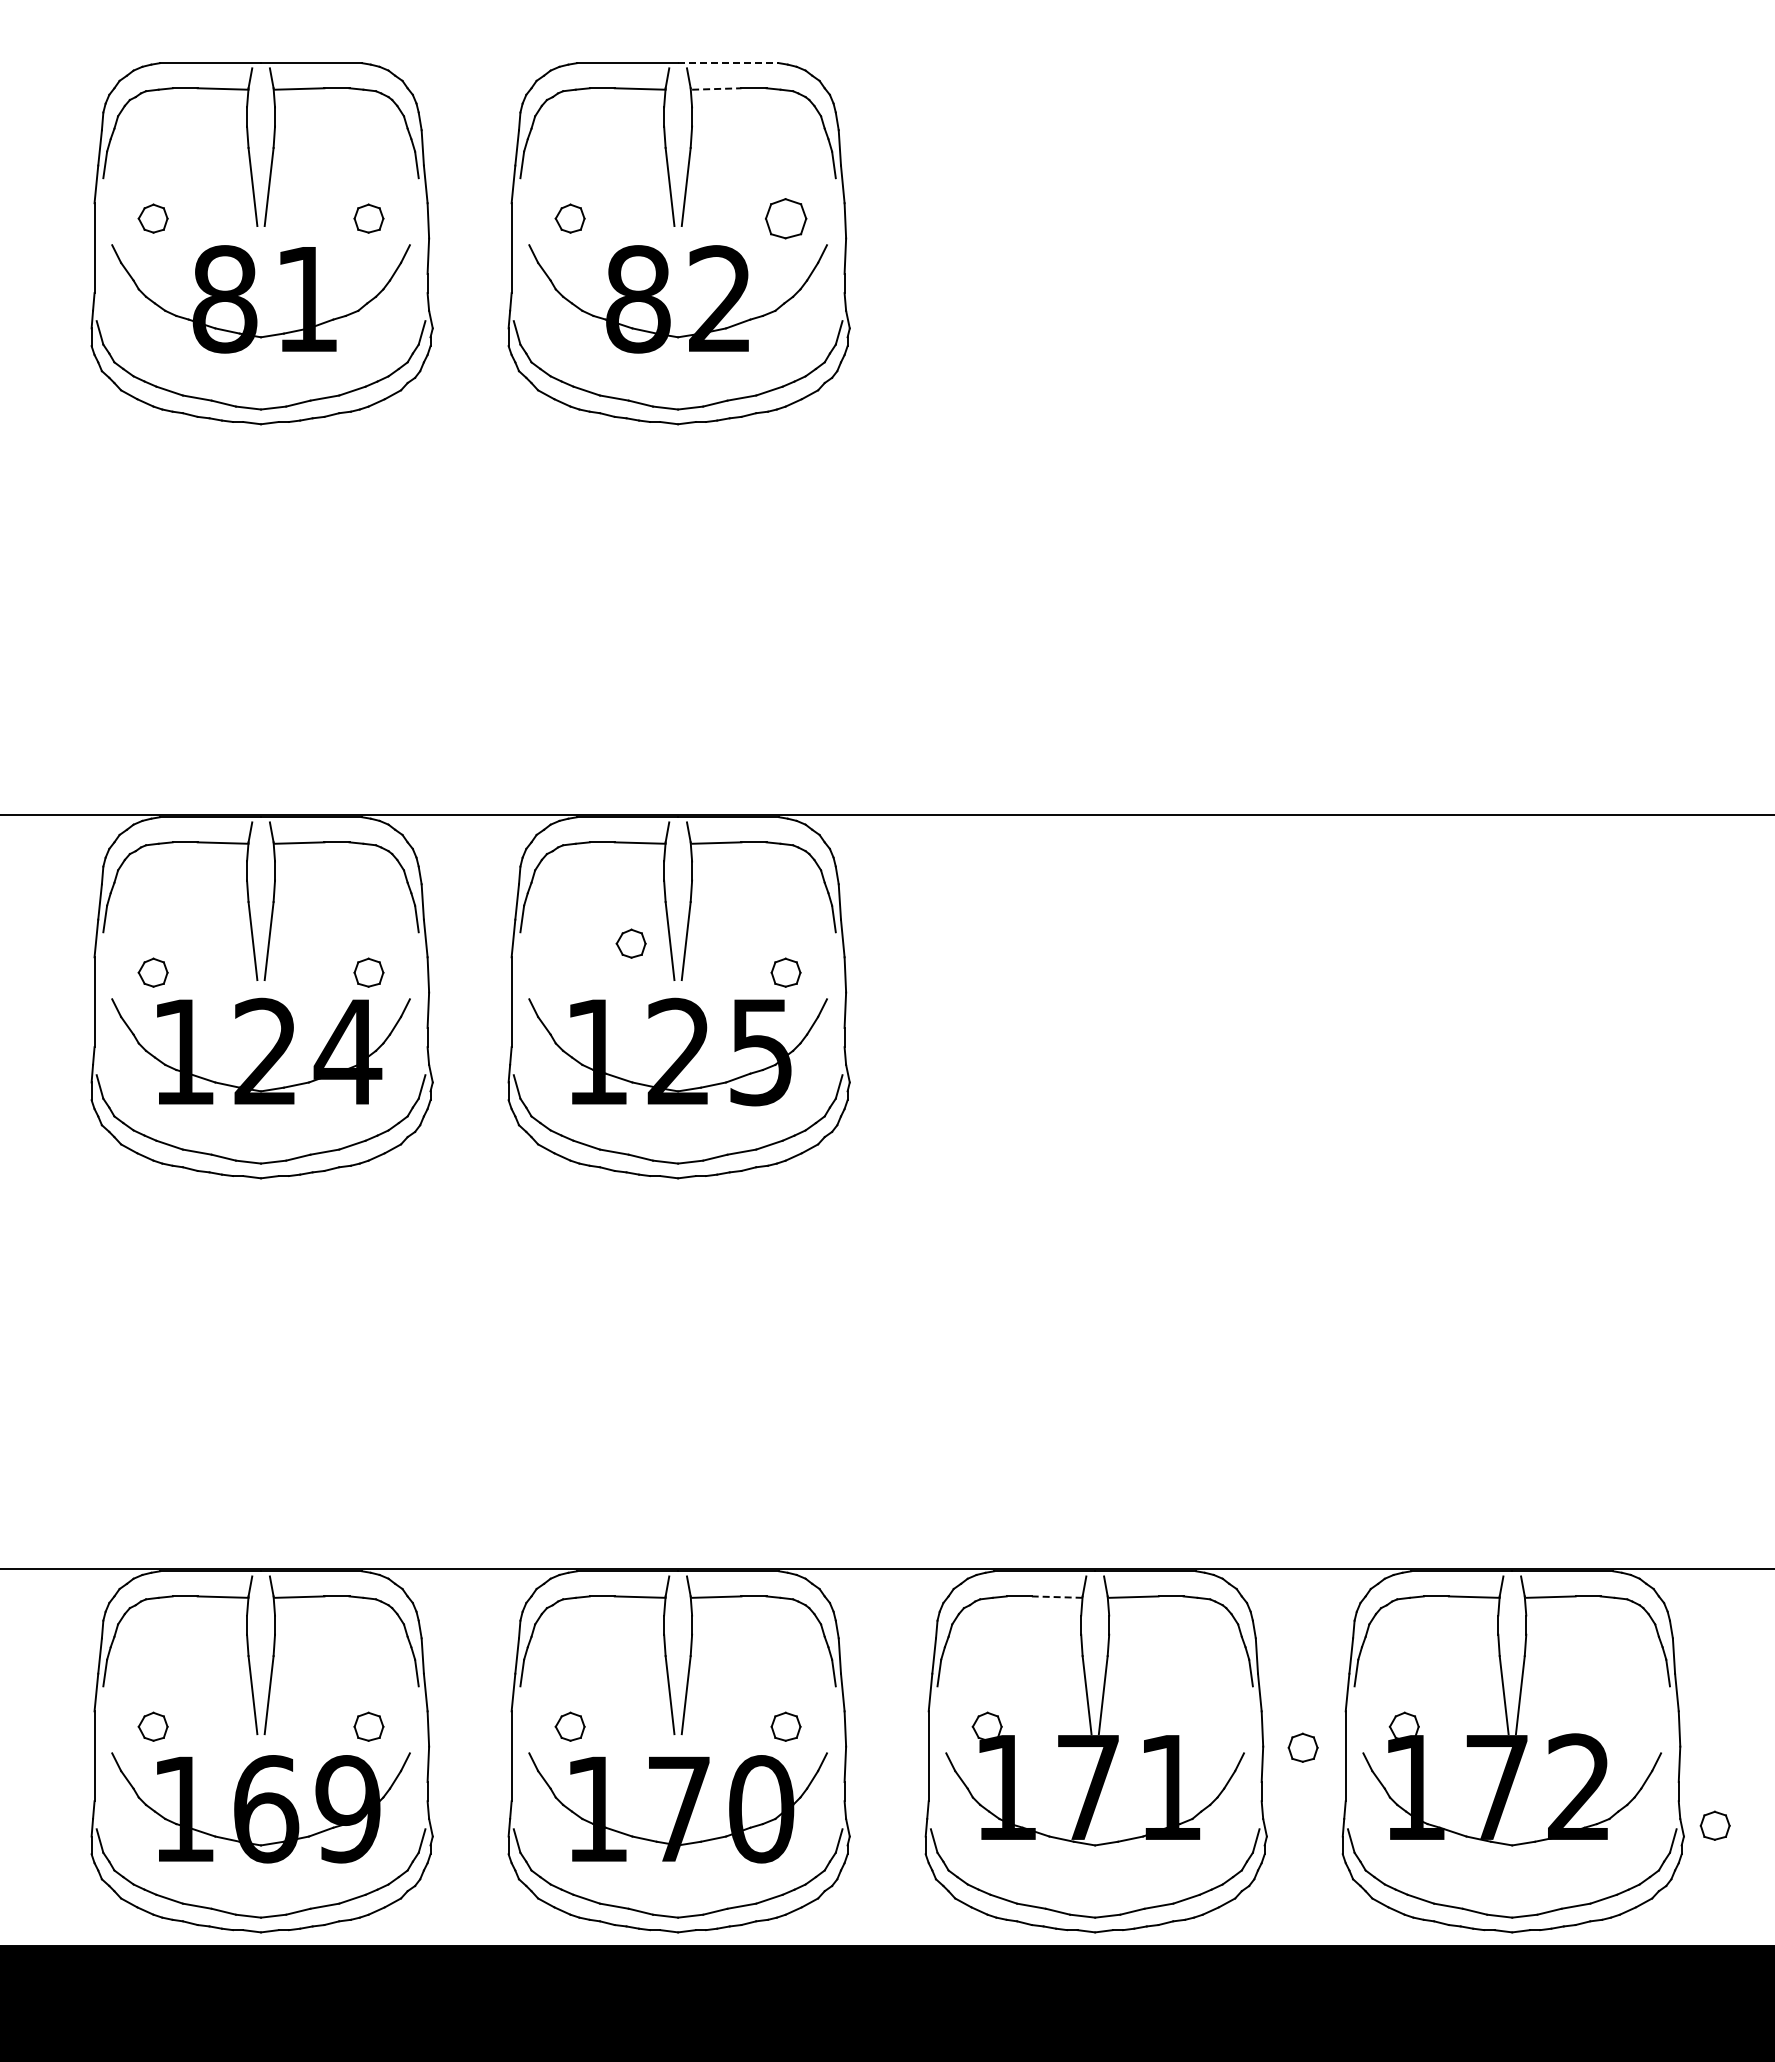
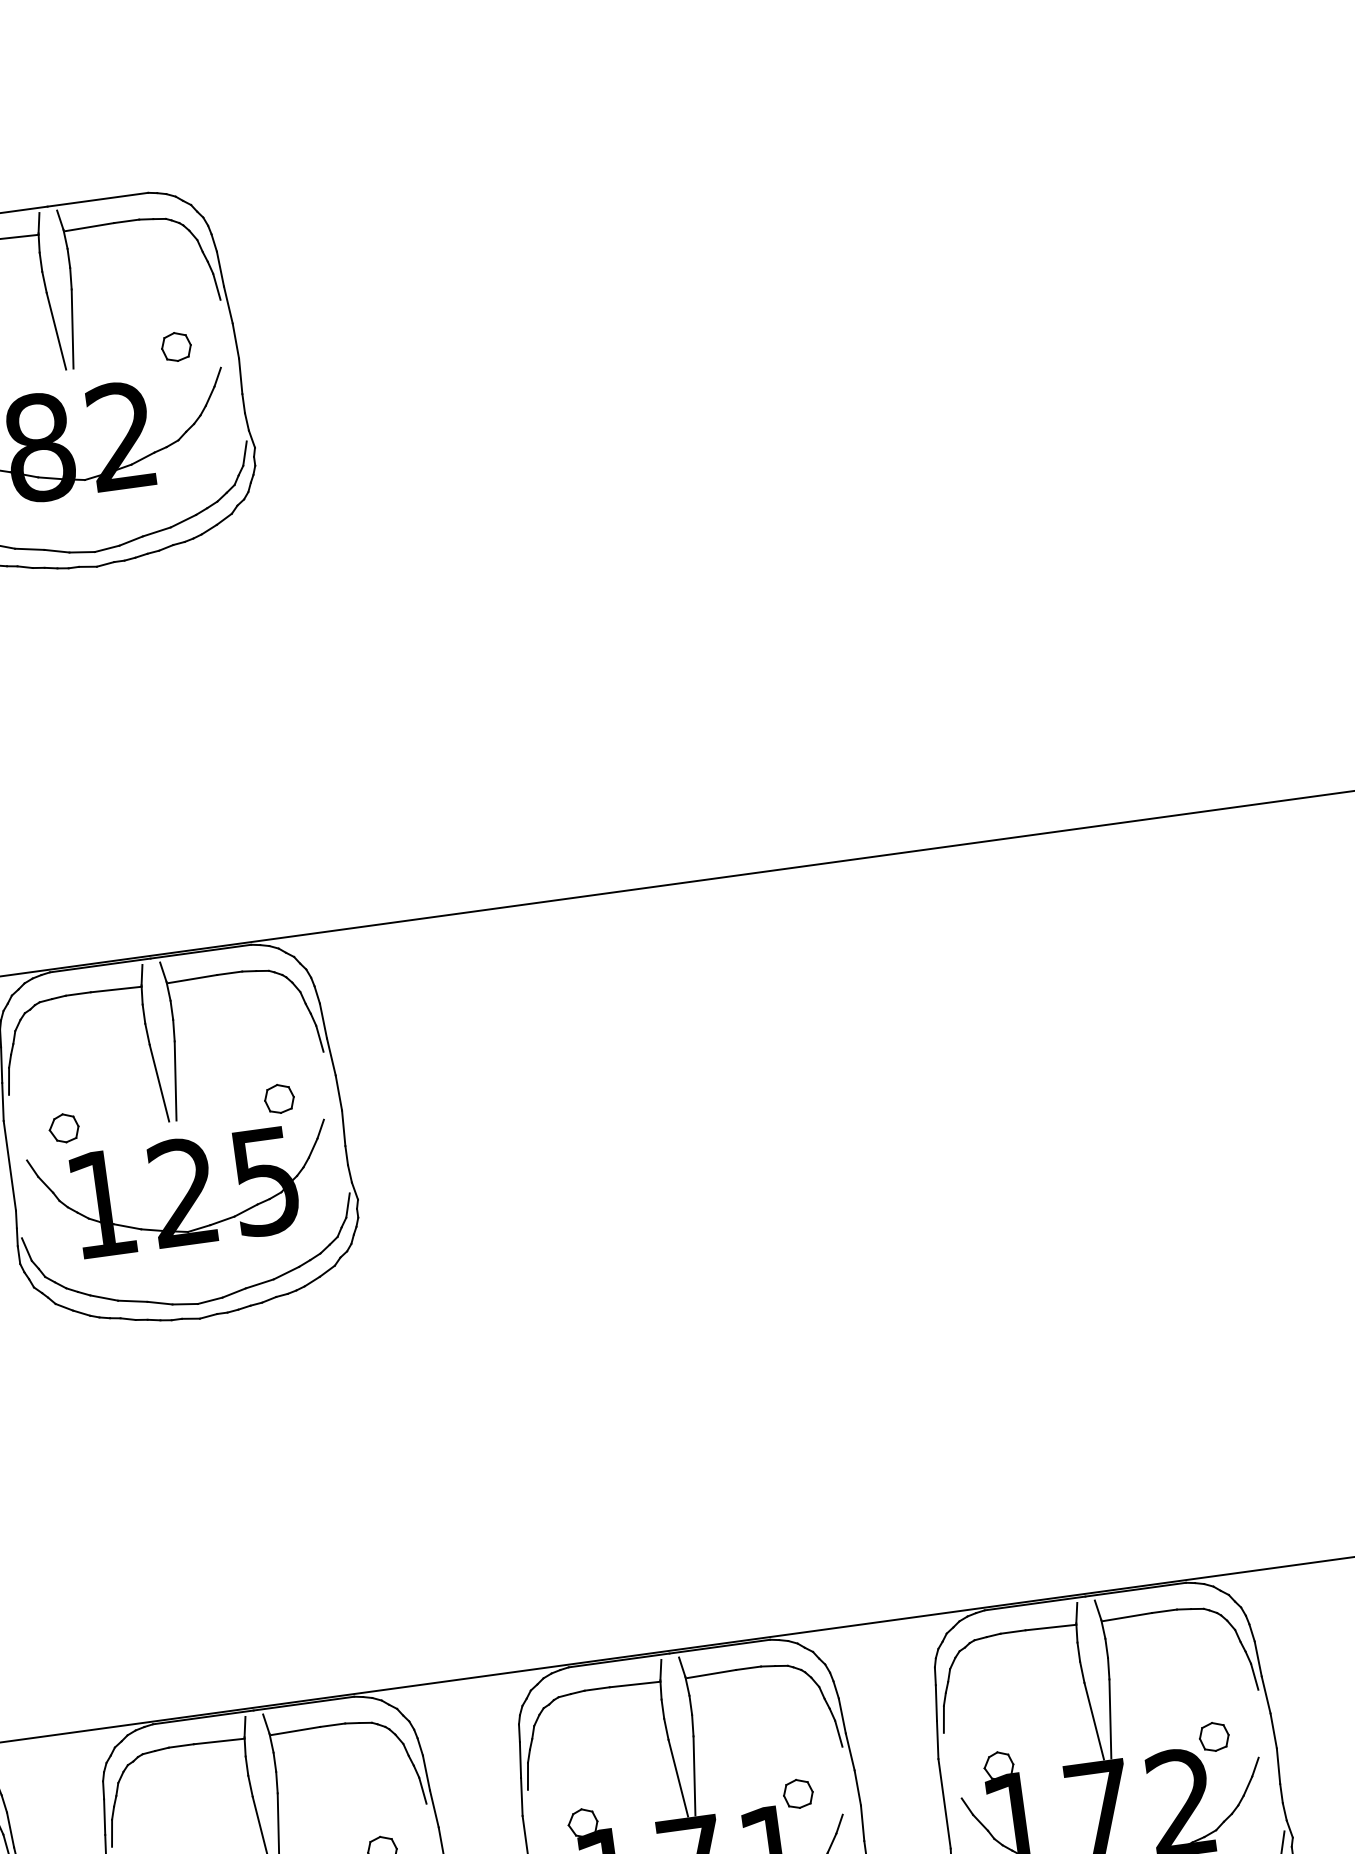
line: (729, 63) -> (98, 199), dashed -> solid
line: (716, 89) -> (89, 227), dashed -> solid
part: (785, 218) -> (175, 346), size x0.71
part: (630, 943) -> (63, 1128), moved
line: (1056, 1597) -> (634, 1684), dashed -> solid
part: (1302, 1747) -> (797, 1793), moved
part: (1714, 1825) -> (1213, 1736), moved

